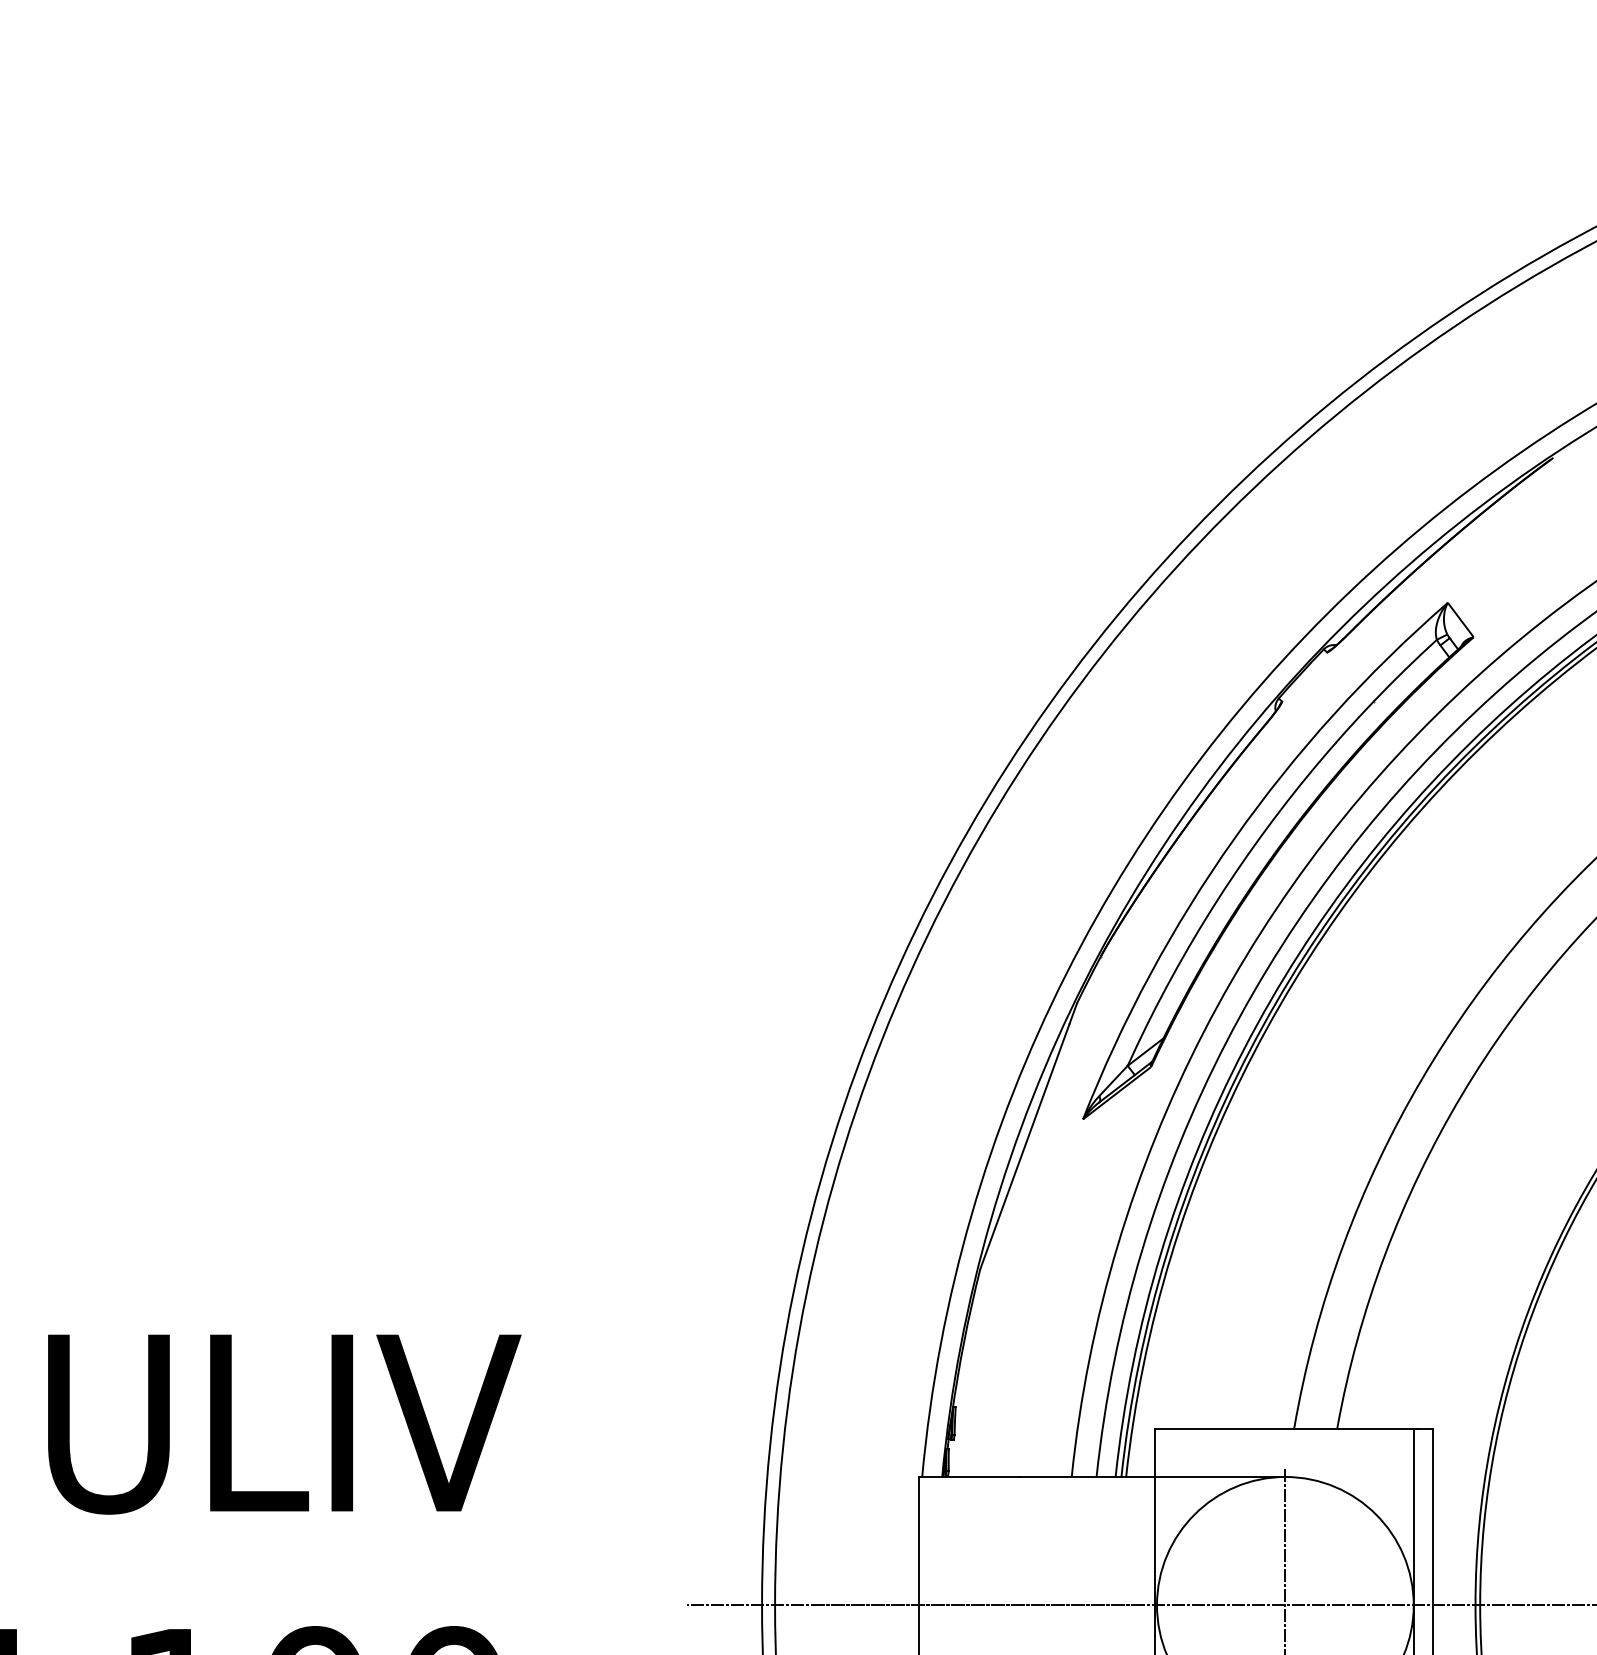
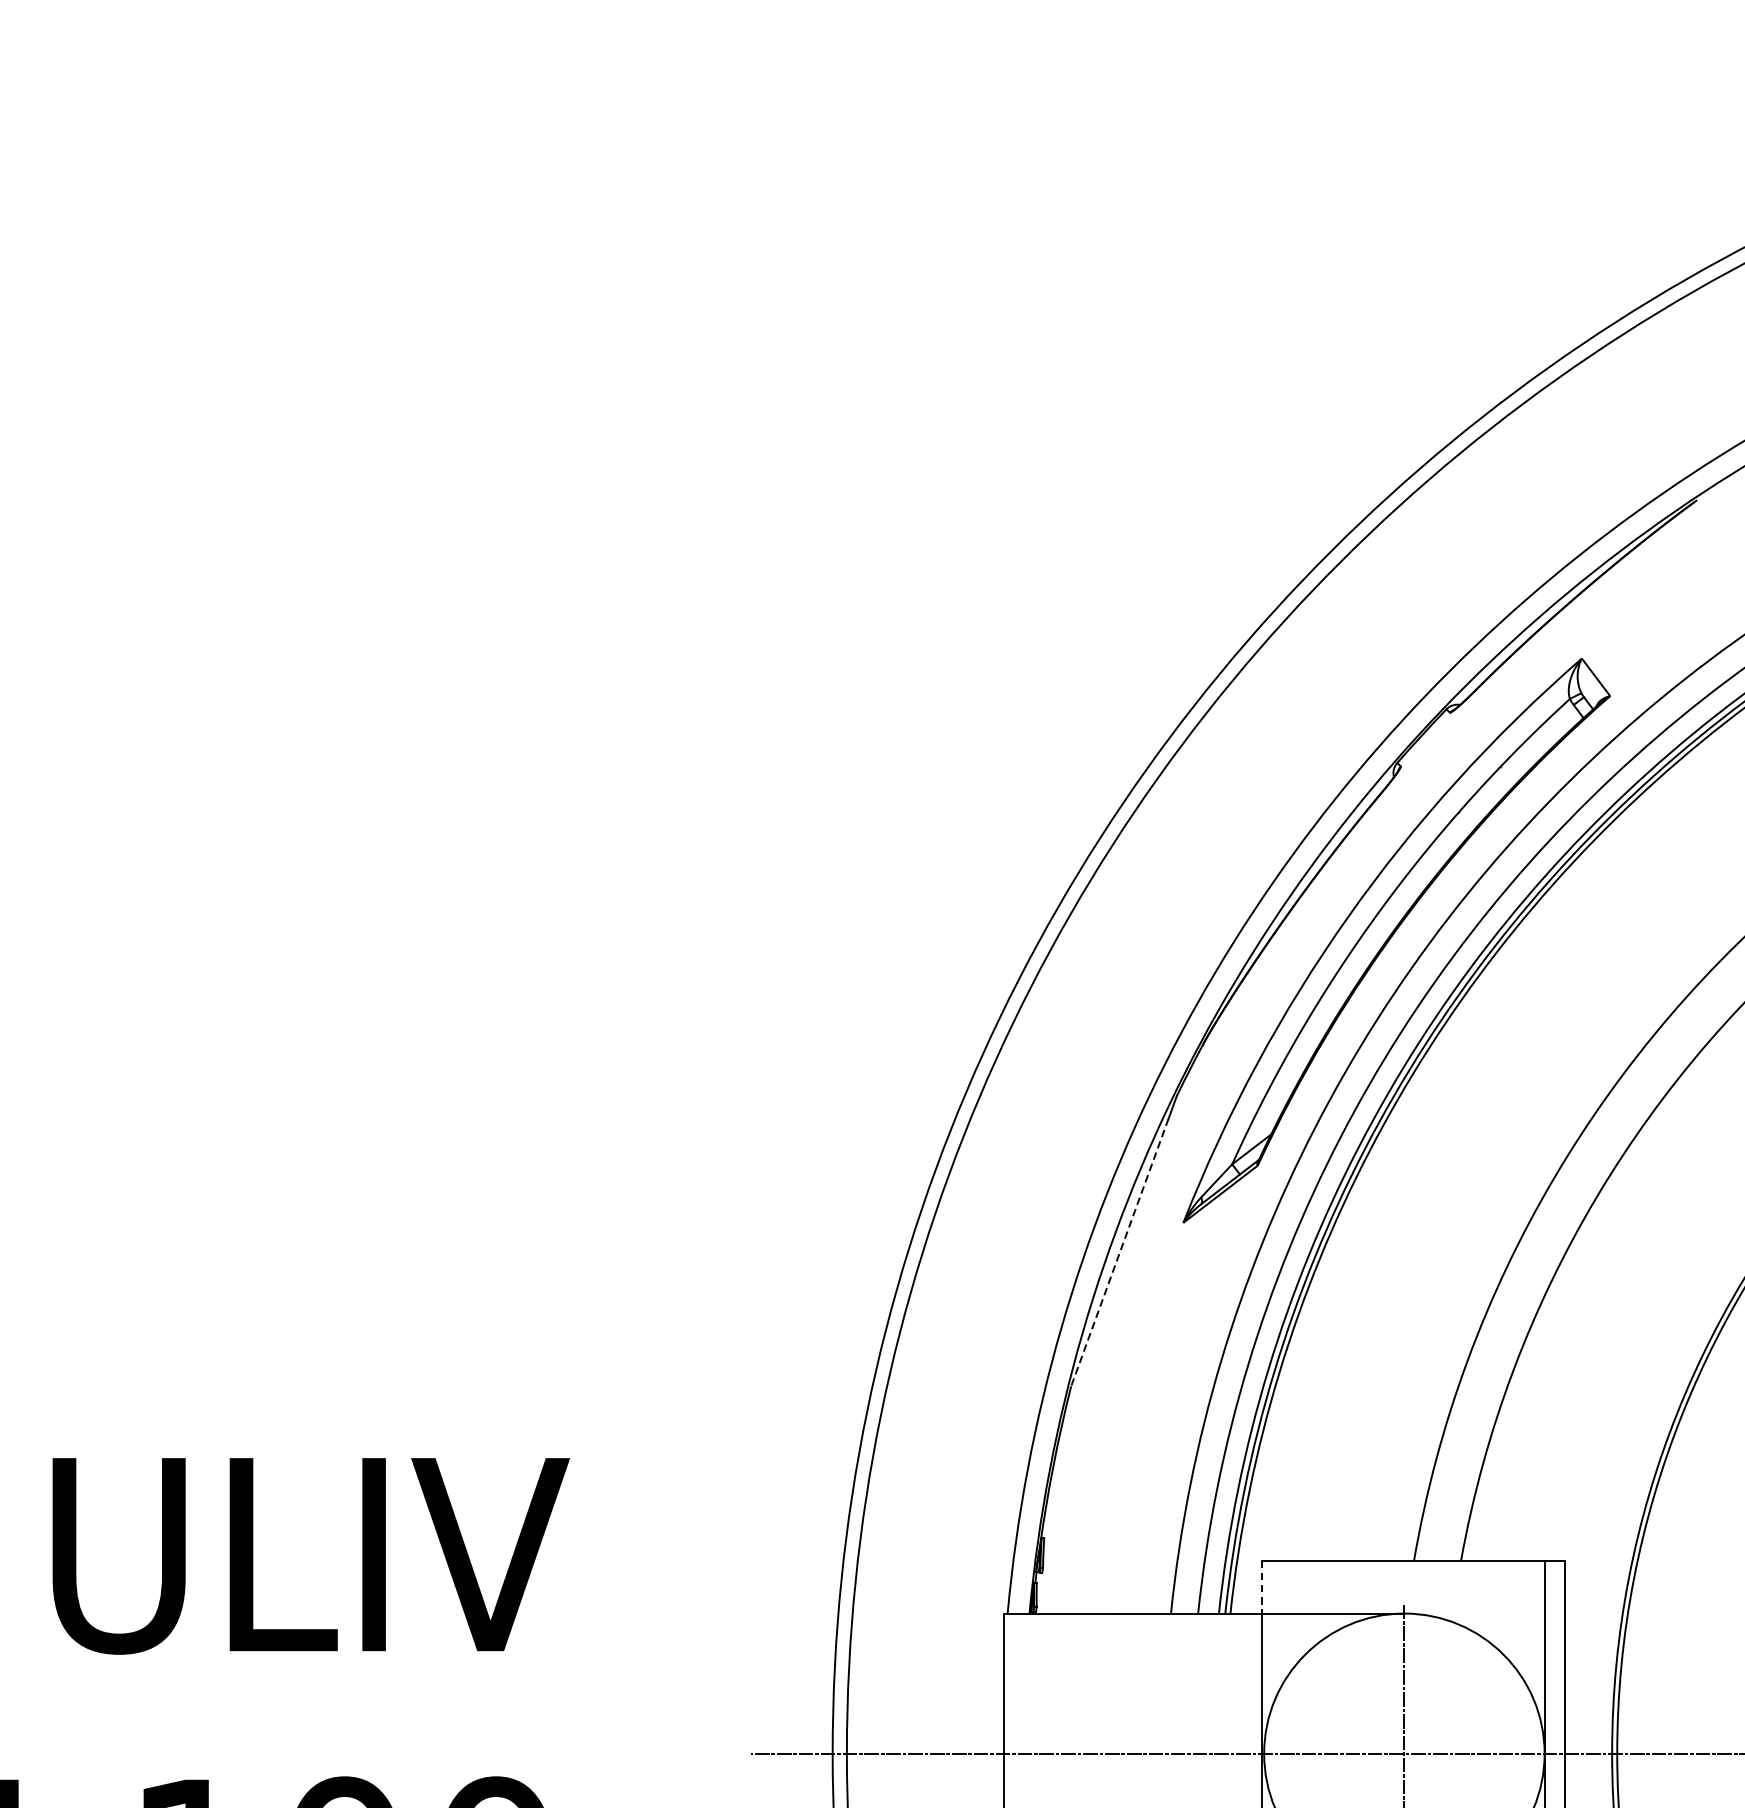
line: (1024, 1146) -> (1119, 1252), solid -> dashed
line: (1154, 1453) -> (1261, 1587), solid -> dashed

